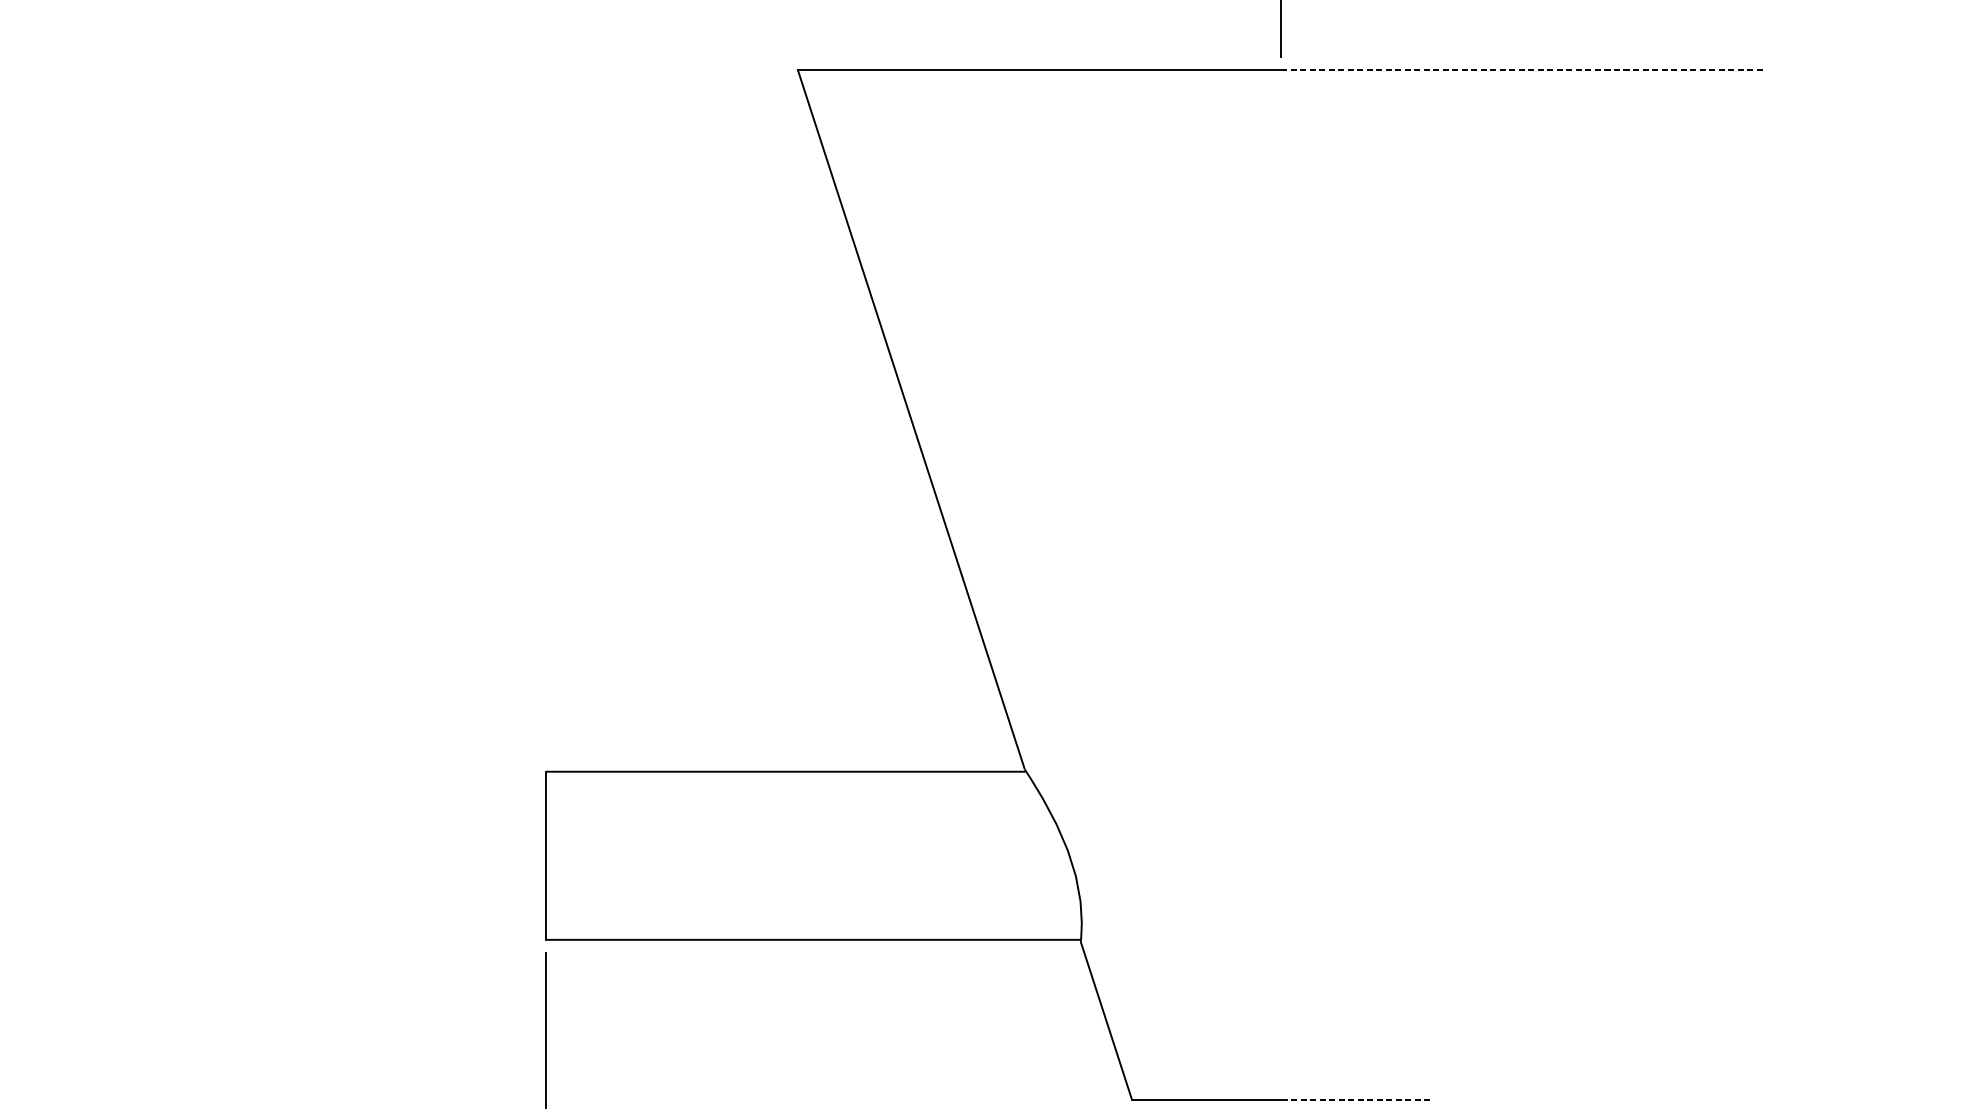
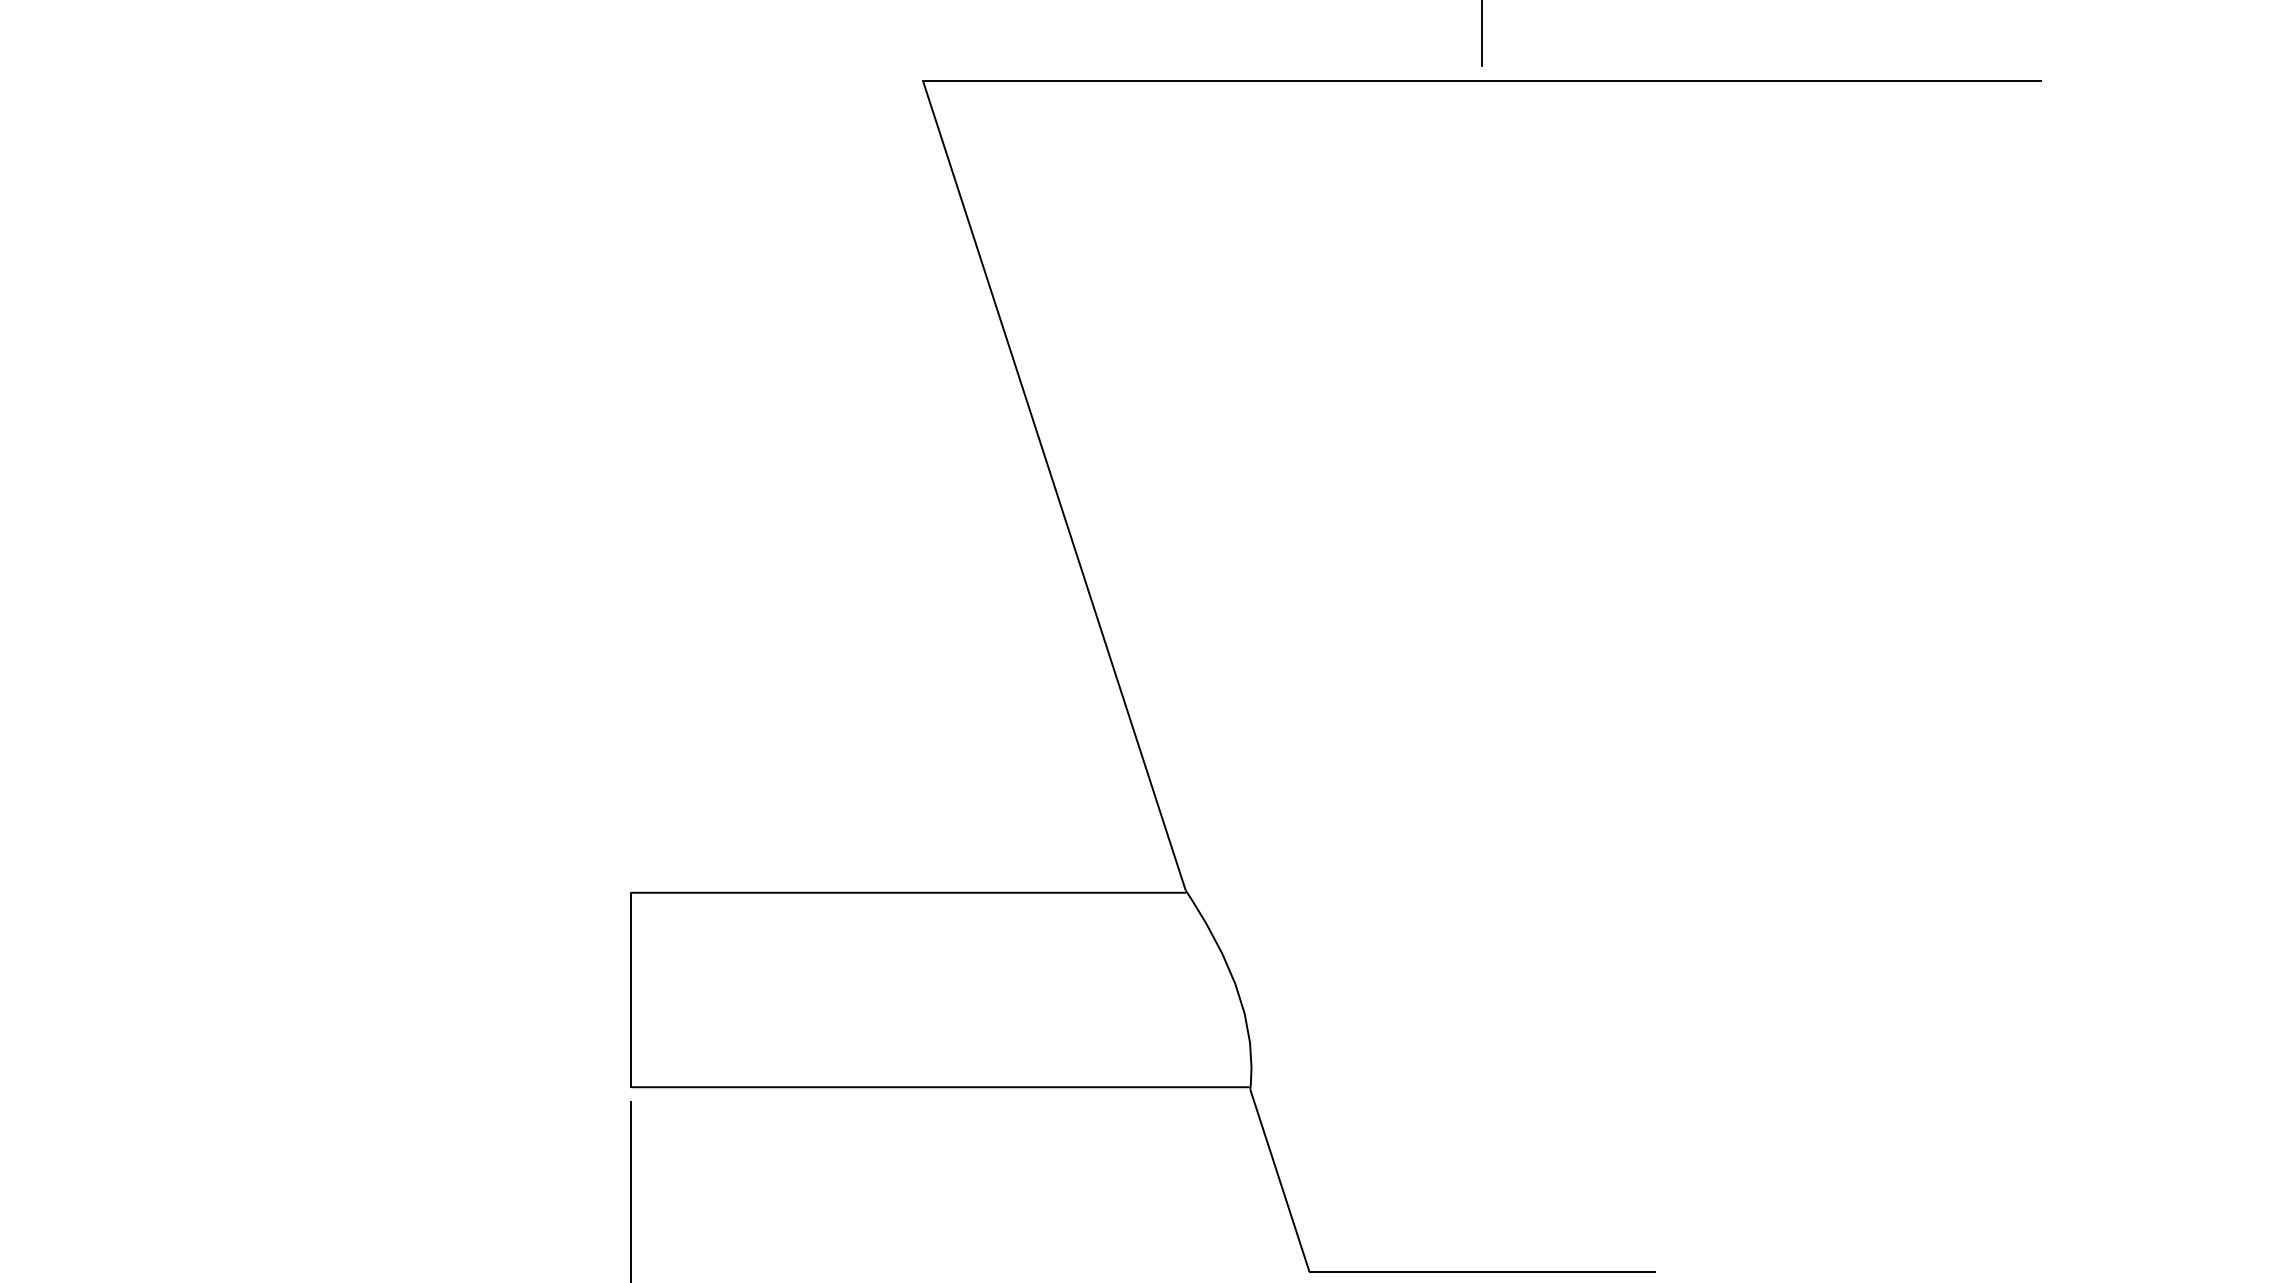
line: (1522, 69) -> (1761, 80), dashed -> solid
line: (1354, 1099) -> (1567, 1271), dashed -> solid

